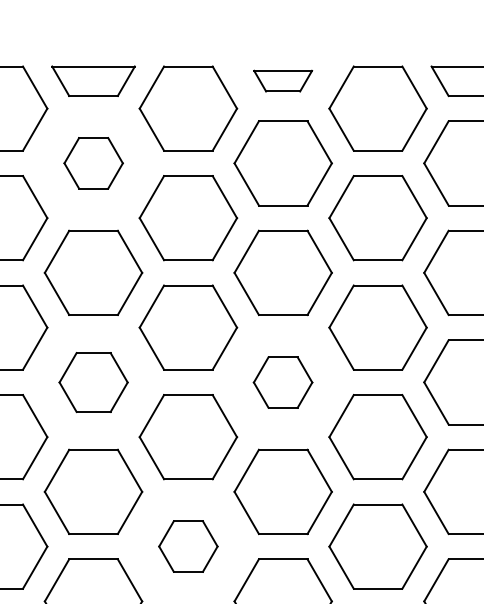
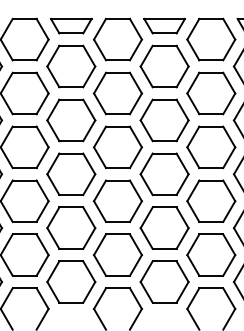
part: (282, 79) -> (164, 25), size x1.43
part: (93, 163) -> (71, 66), size x1.67
part: (93, 382) -> (71, 174), size x1.43
part: (282, 382) -> (164, 174), size x1.67
part: (187, 545) -> (117, 254), size x1.67

